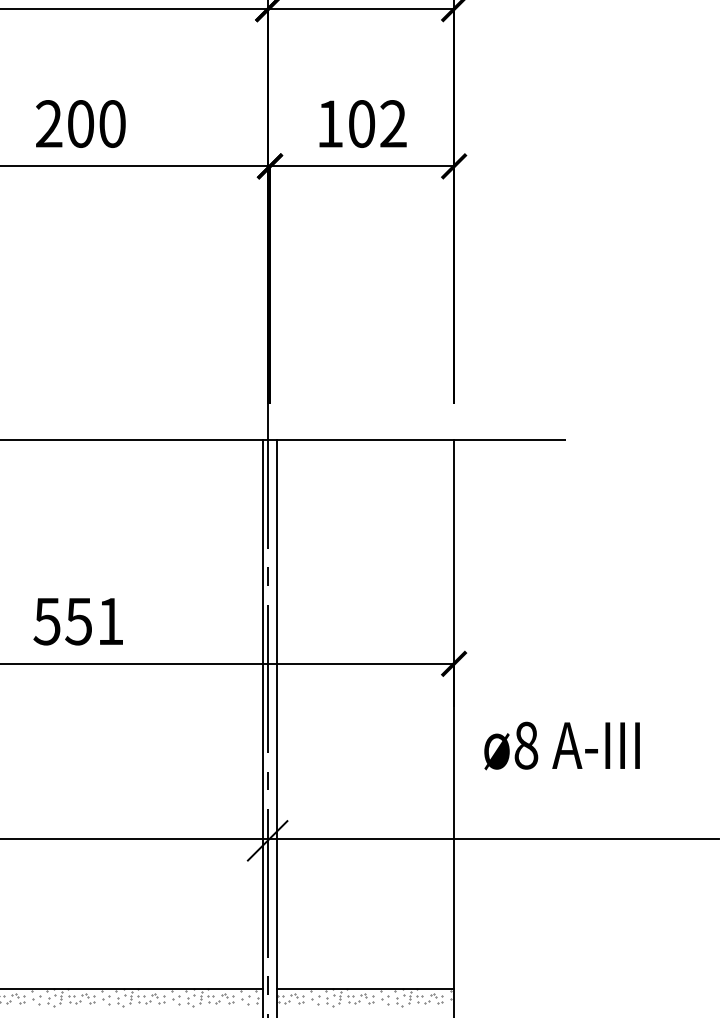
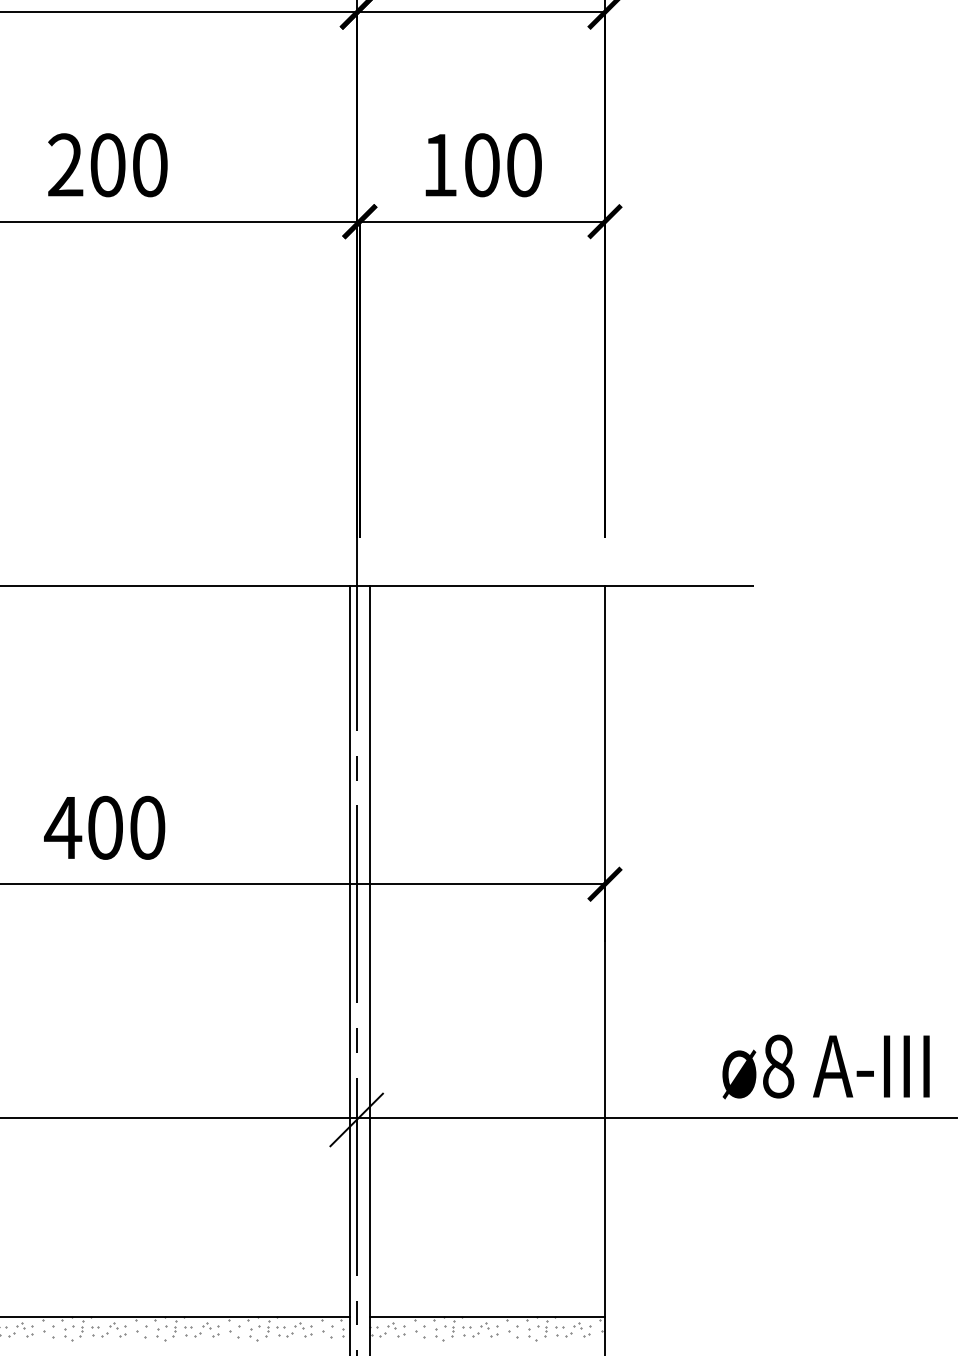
text: (393, 123) -> (524, 164), 102 -> 100
text: (77, 621) -> (103, 827), 551 -> 400
text: (561, 745) -> (825, 1066), moved

